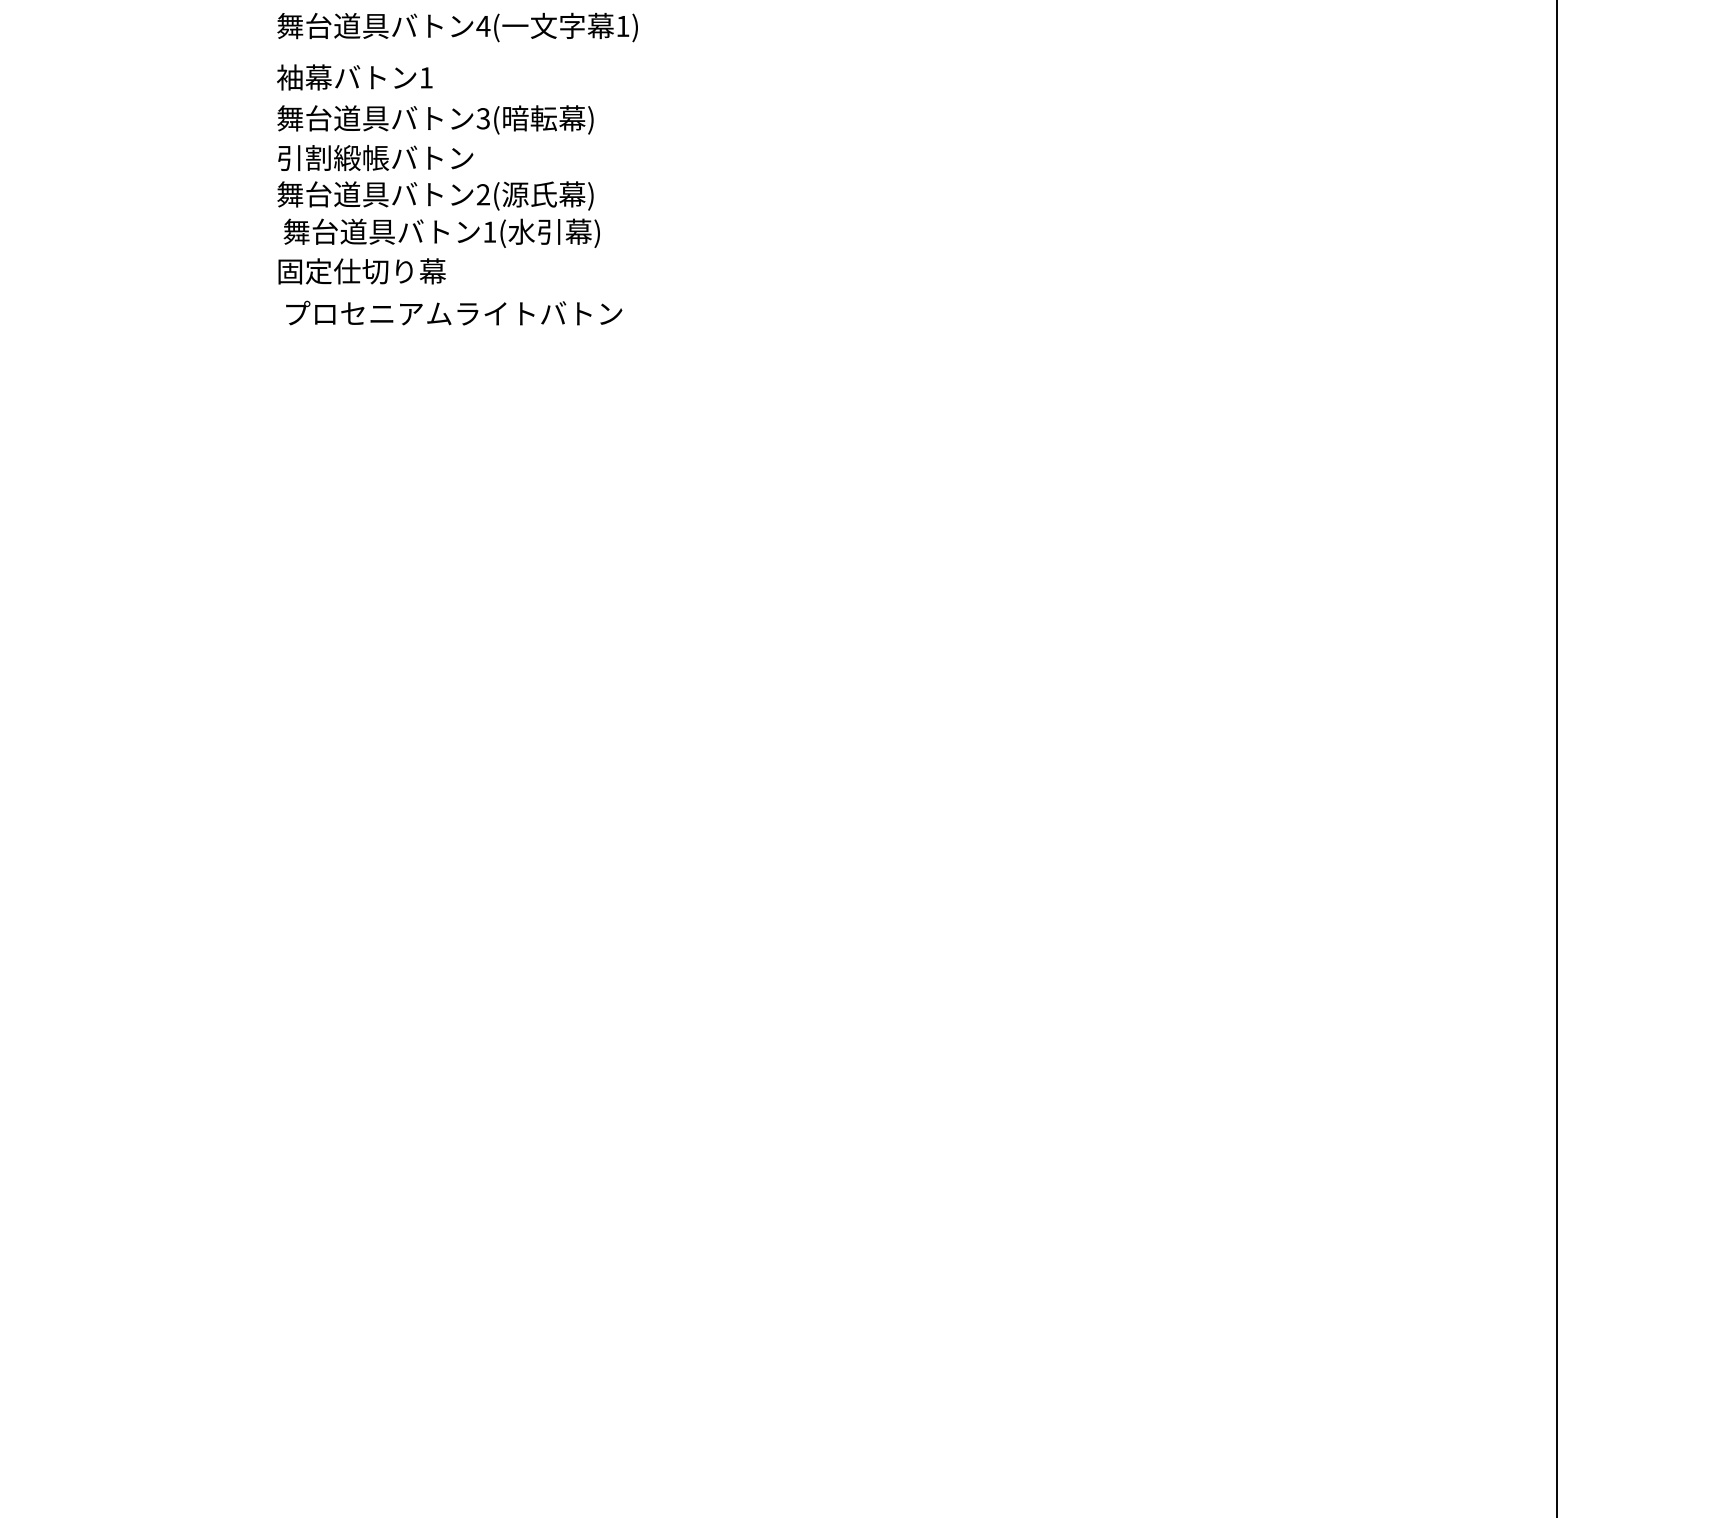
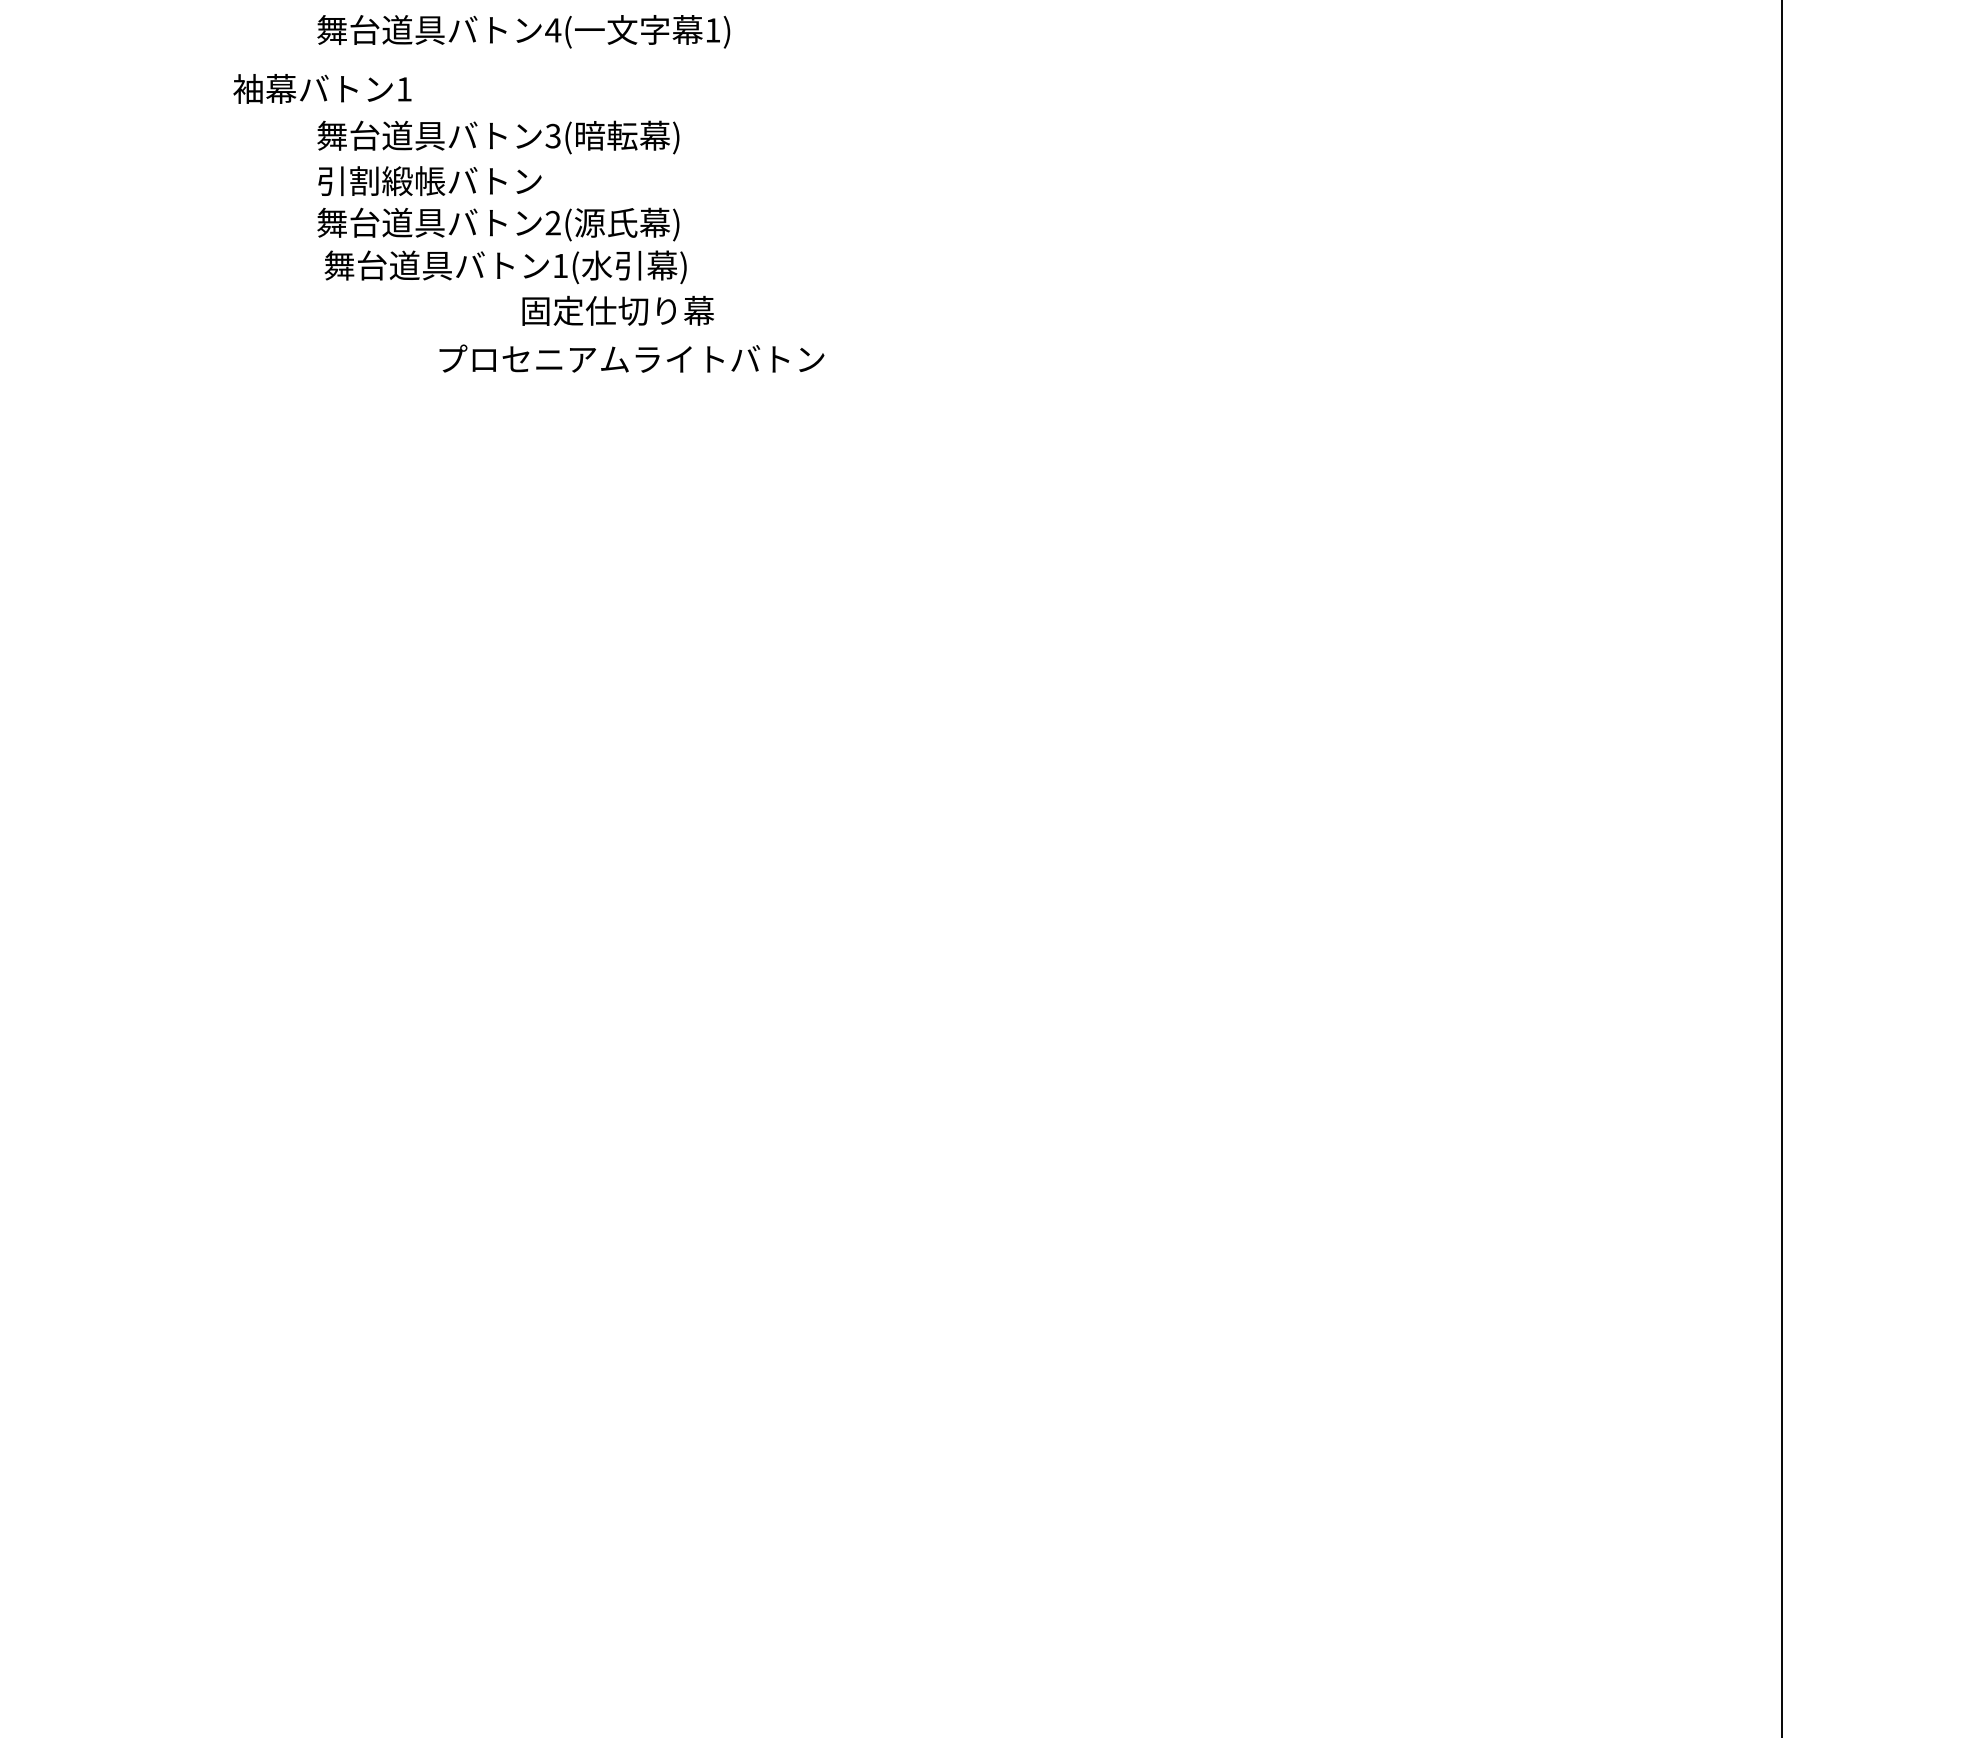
text: (354, 77) -> (322, 88), moved
text: (361, 271) -> (617, 311), moved
text: (454, 312) -> (632, 357), moved

